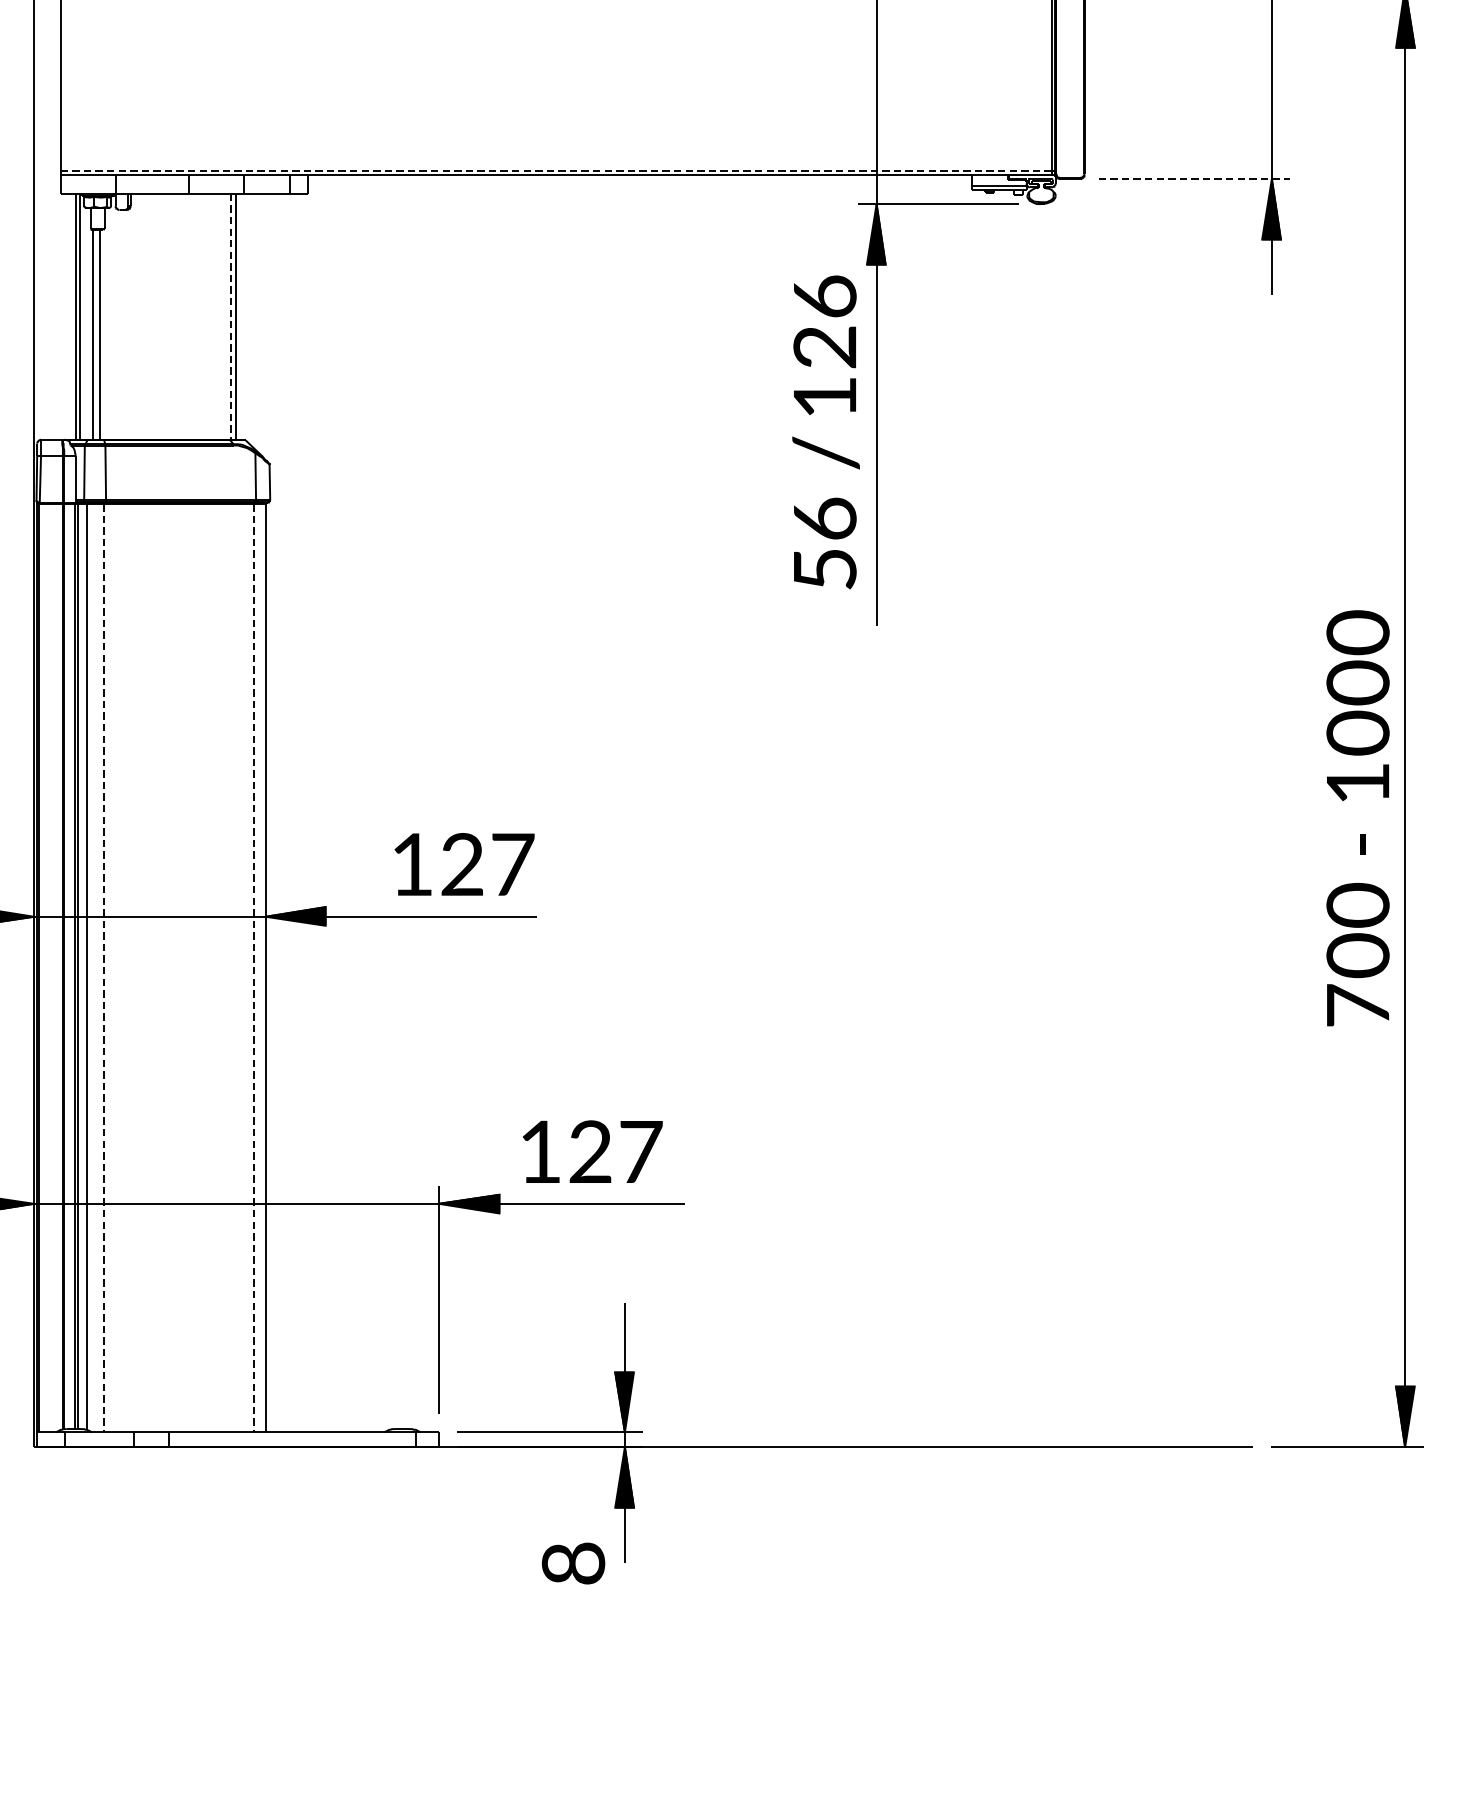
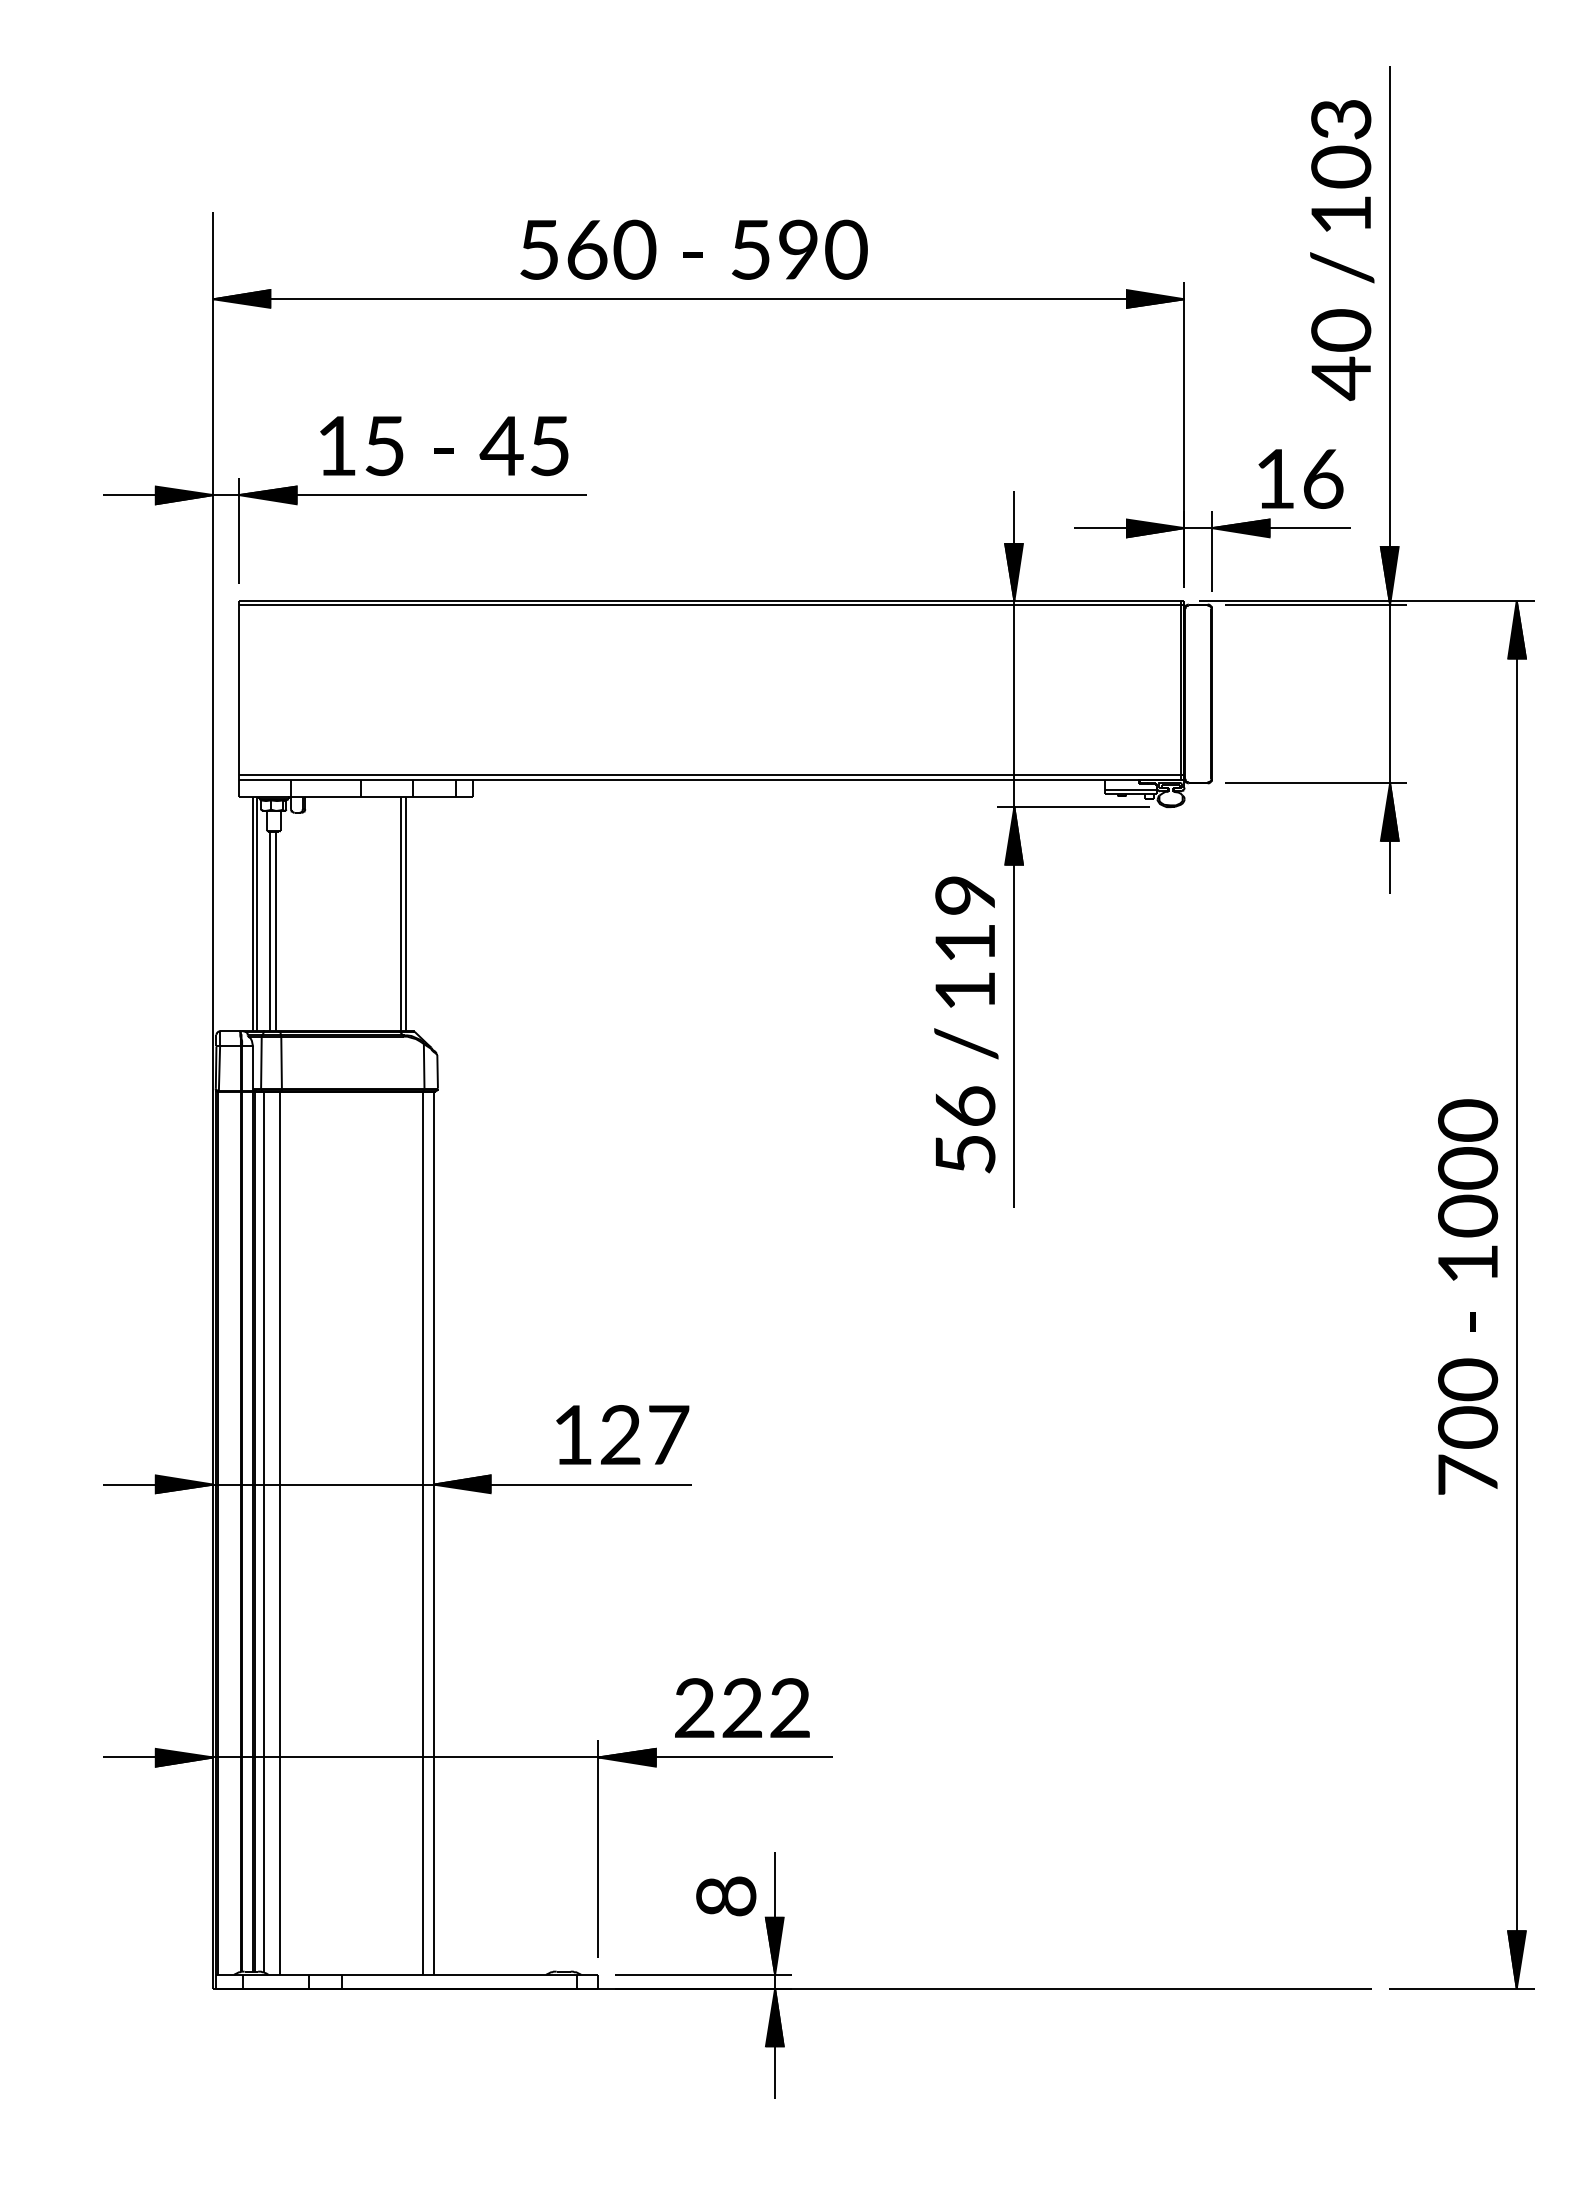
line: (555, 170) -> (709, 775), dashed -> solid
line: (1194, 179) -> (1316, 783), dashed -> solid
line: (230, 317) -> (400, 914), dashed -> solid
text: (825, 322) -> (965, 919), 126 -> 119
text: (1358, 817) -> (1468, 1296), moved
line: (104, 969) -> (280, 1534), dashed -> solid
line: (253, 969) -> (422, 1534), dashed -> solid
text: (591, 1151) -> (743, 1707), 127 -> 222
text: (573, 1563) -> (726, 1896), moved

